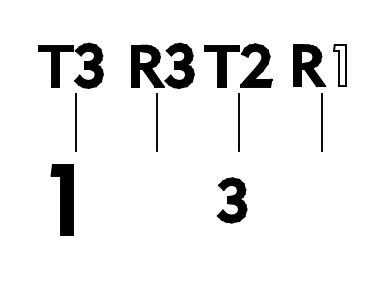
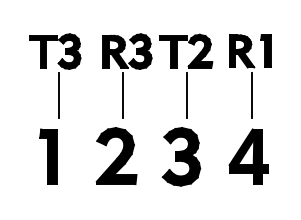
fill: (339, 65) -> (265, 51), added
part: (149, 199) -> (116, 156), added
part: (232, 199) -> (181, 156), size x1.67
part: (317, 199) -> (248, 156), added

